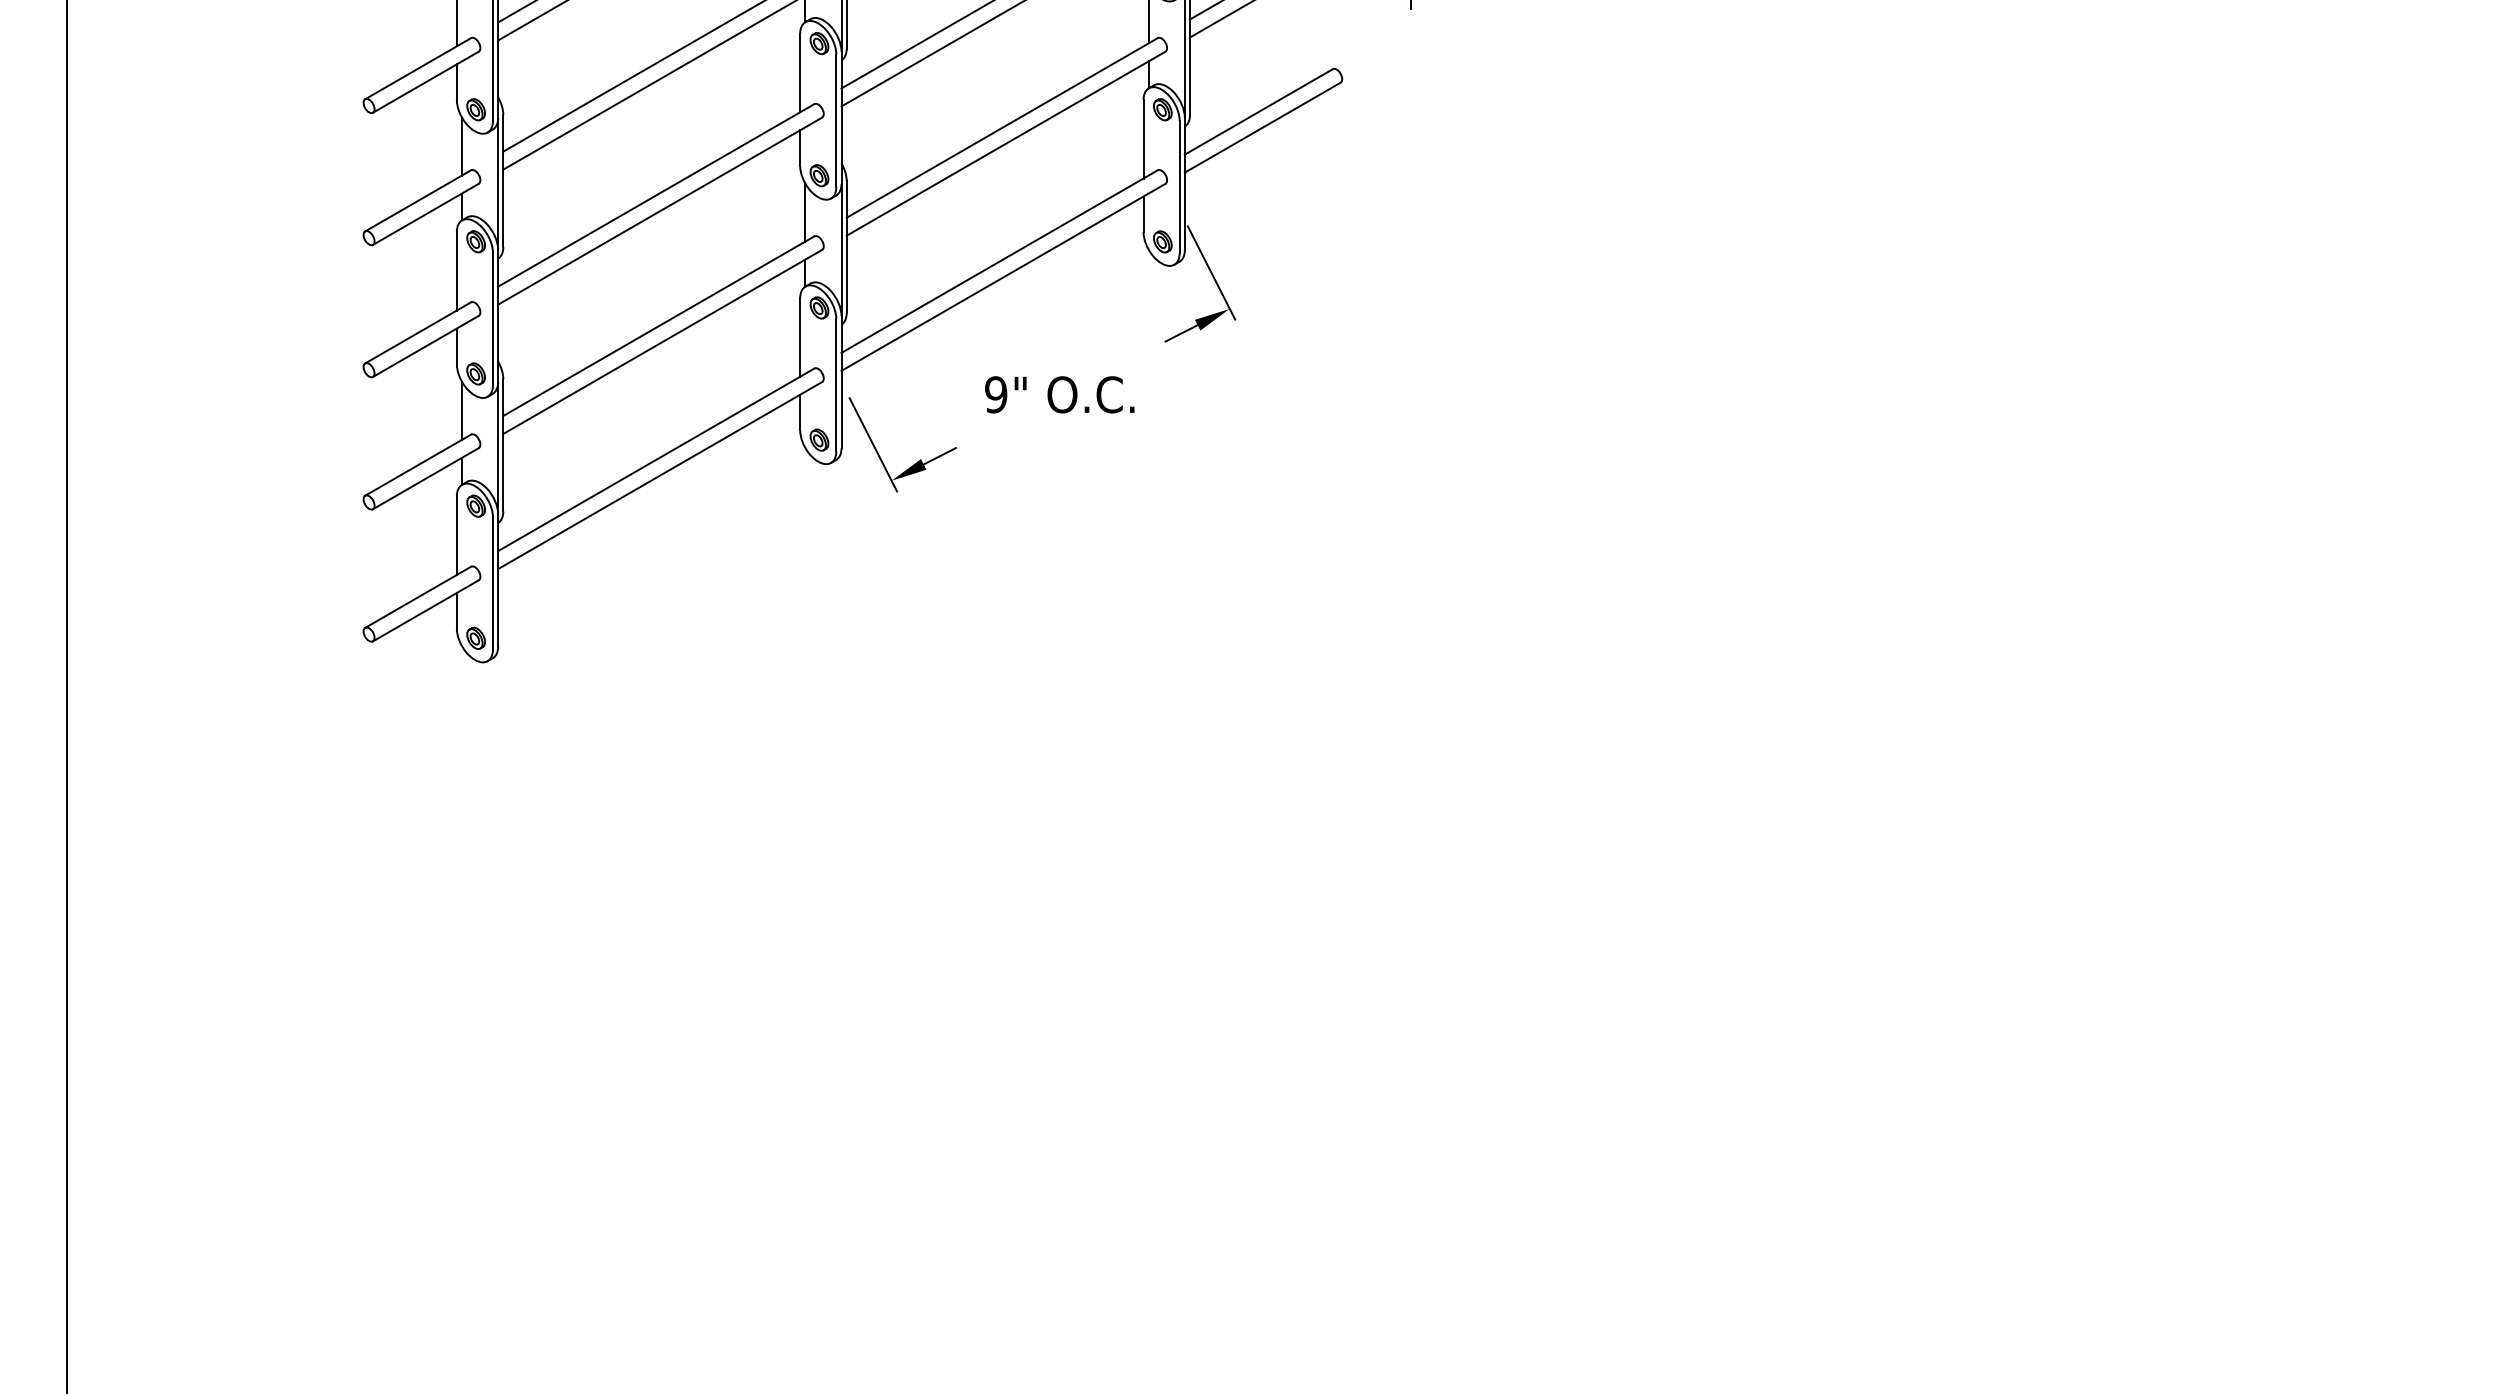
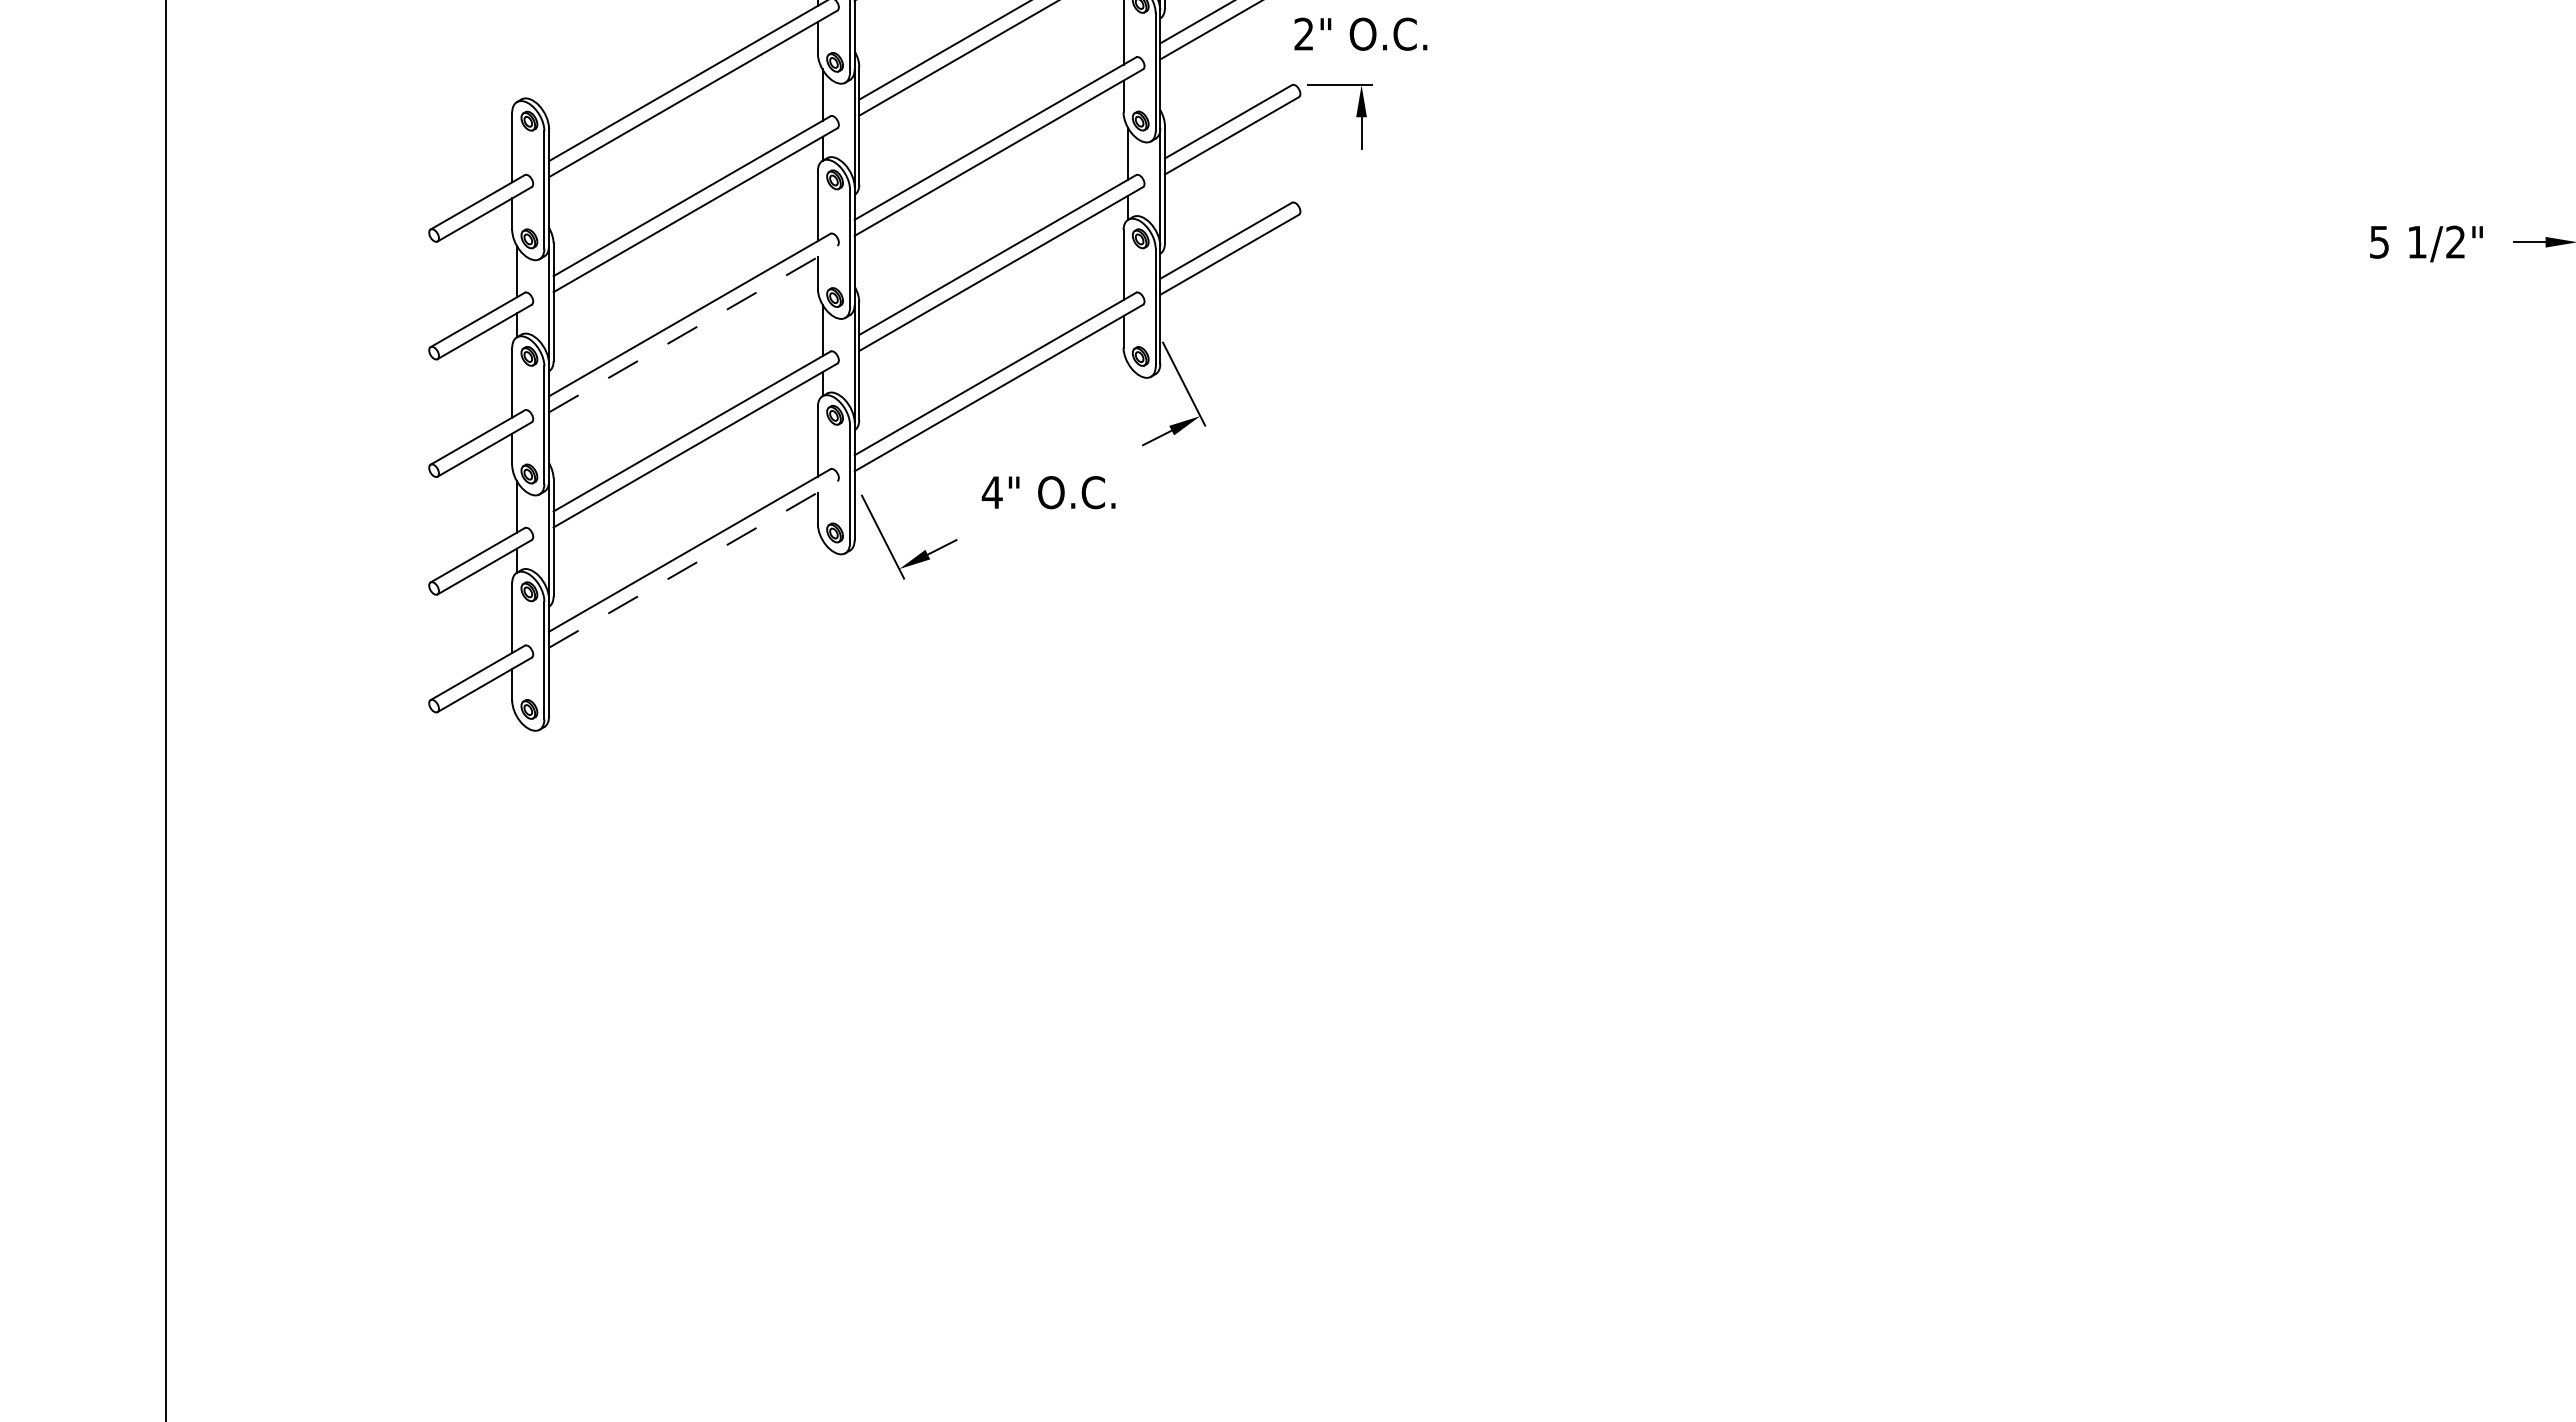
line: (660, 211) -> (693, 329), solid -> dashed
text: (995, 394) -> (991, 492), 9" -> 4"
line: (660, 475) -> (693, 564), solid -> dashed

